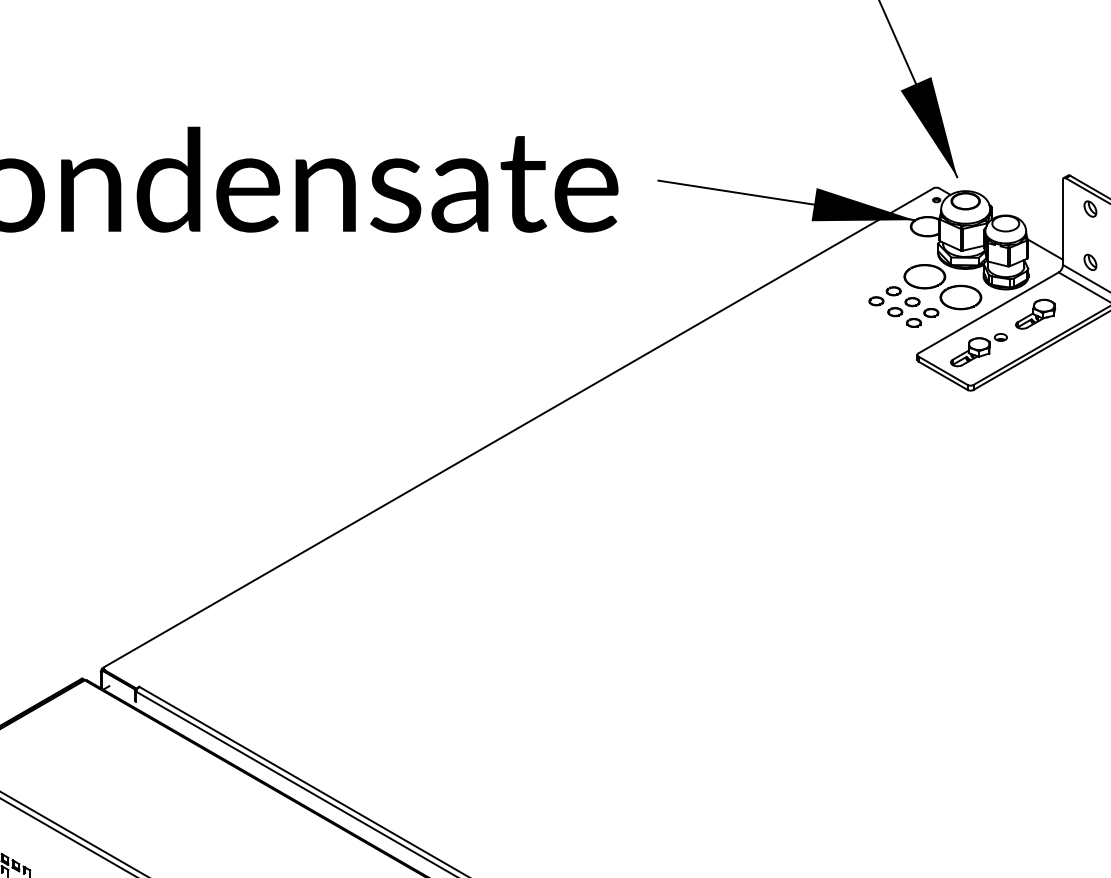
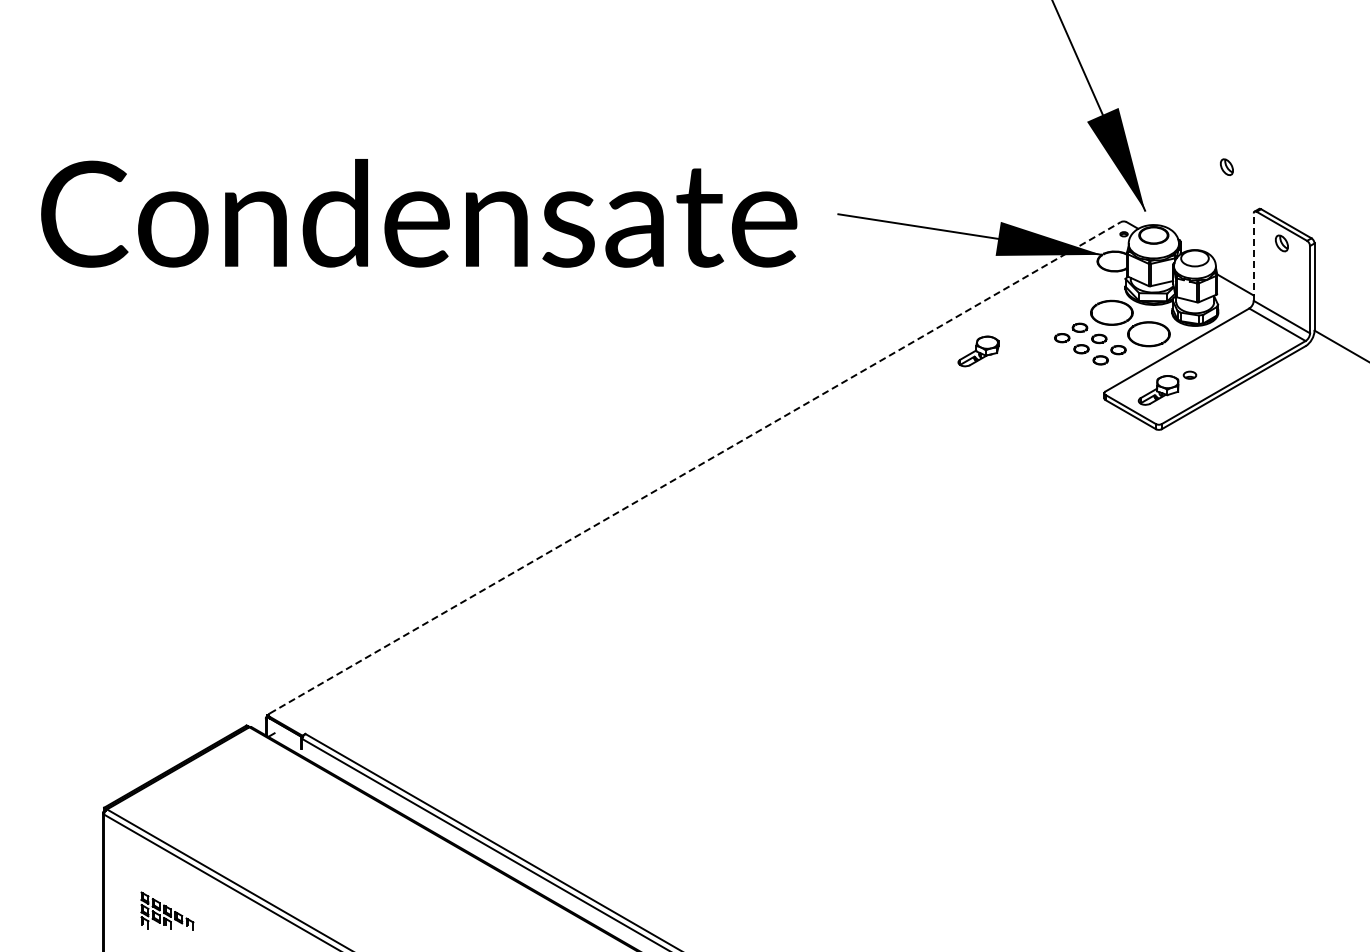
line: (1062, 222) -> (1253, 257), solid -> dashed
part: (1090, 261) -> (1226, 166), moved
part: (1035, 314) -> (978, 351), moved
line: (519, 427) -> (695, 467), solid -> dashed

